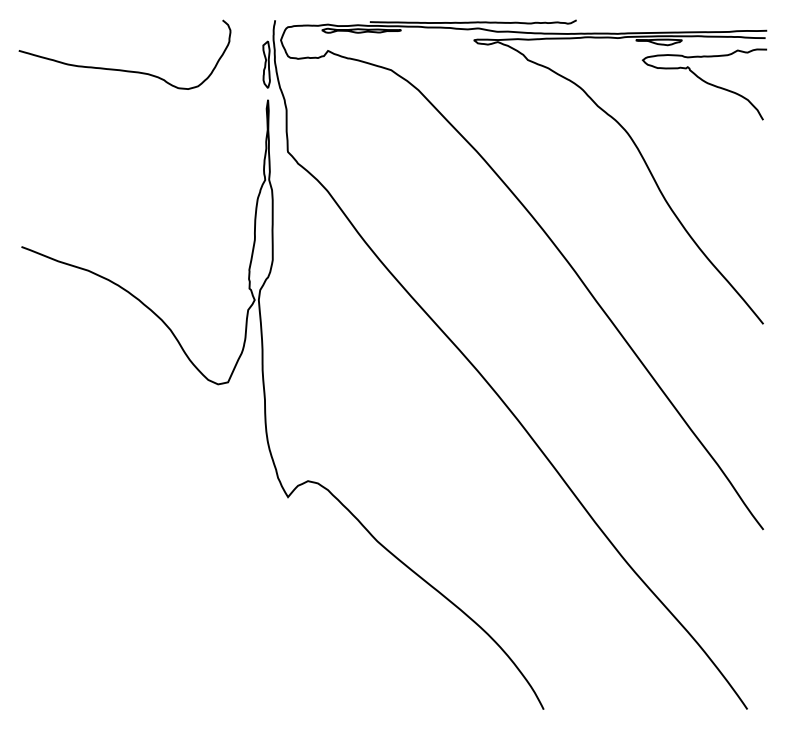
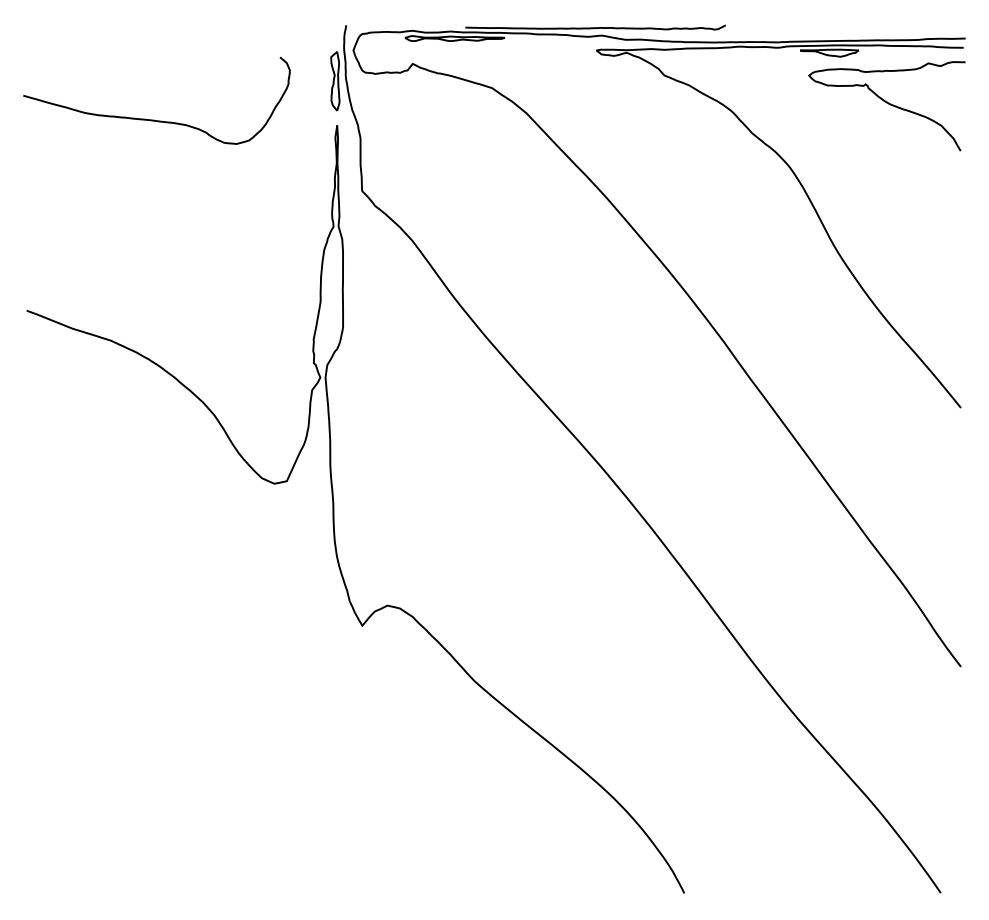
curve: (122, 69) -> (154, 119), moved

